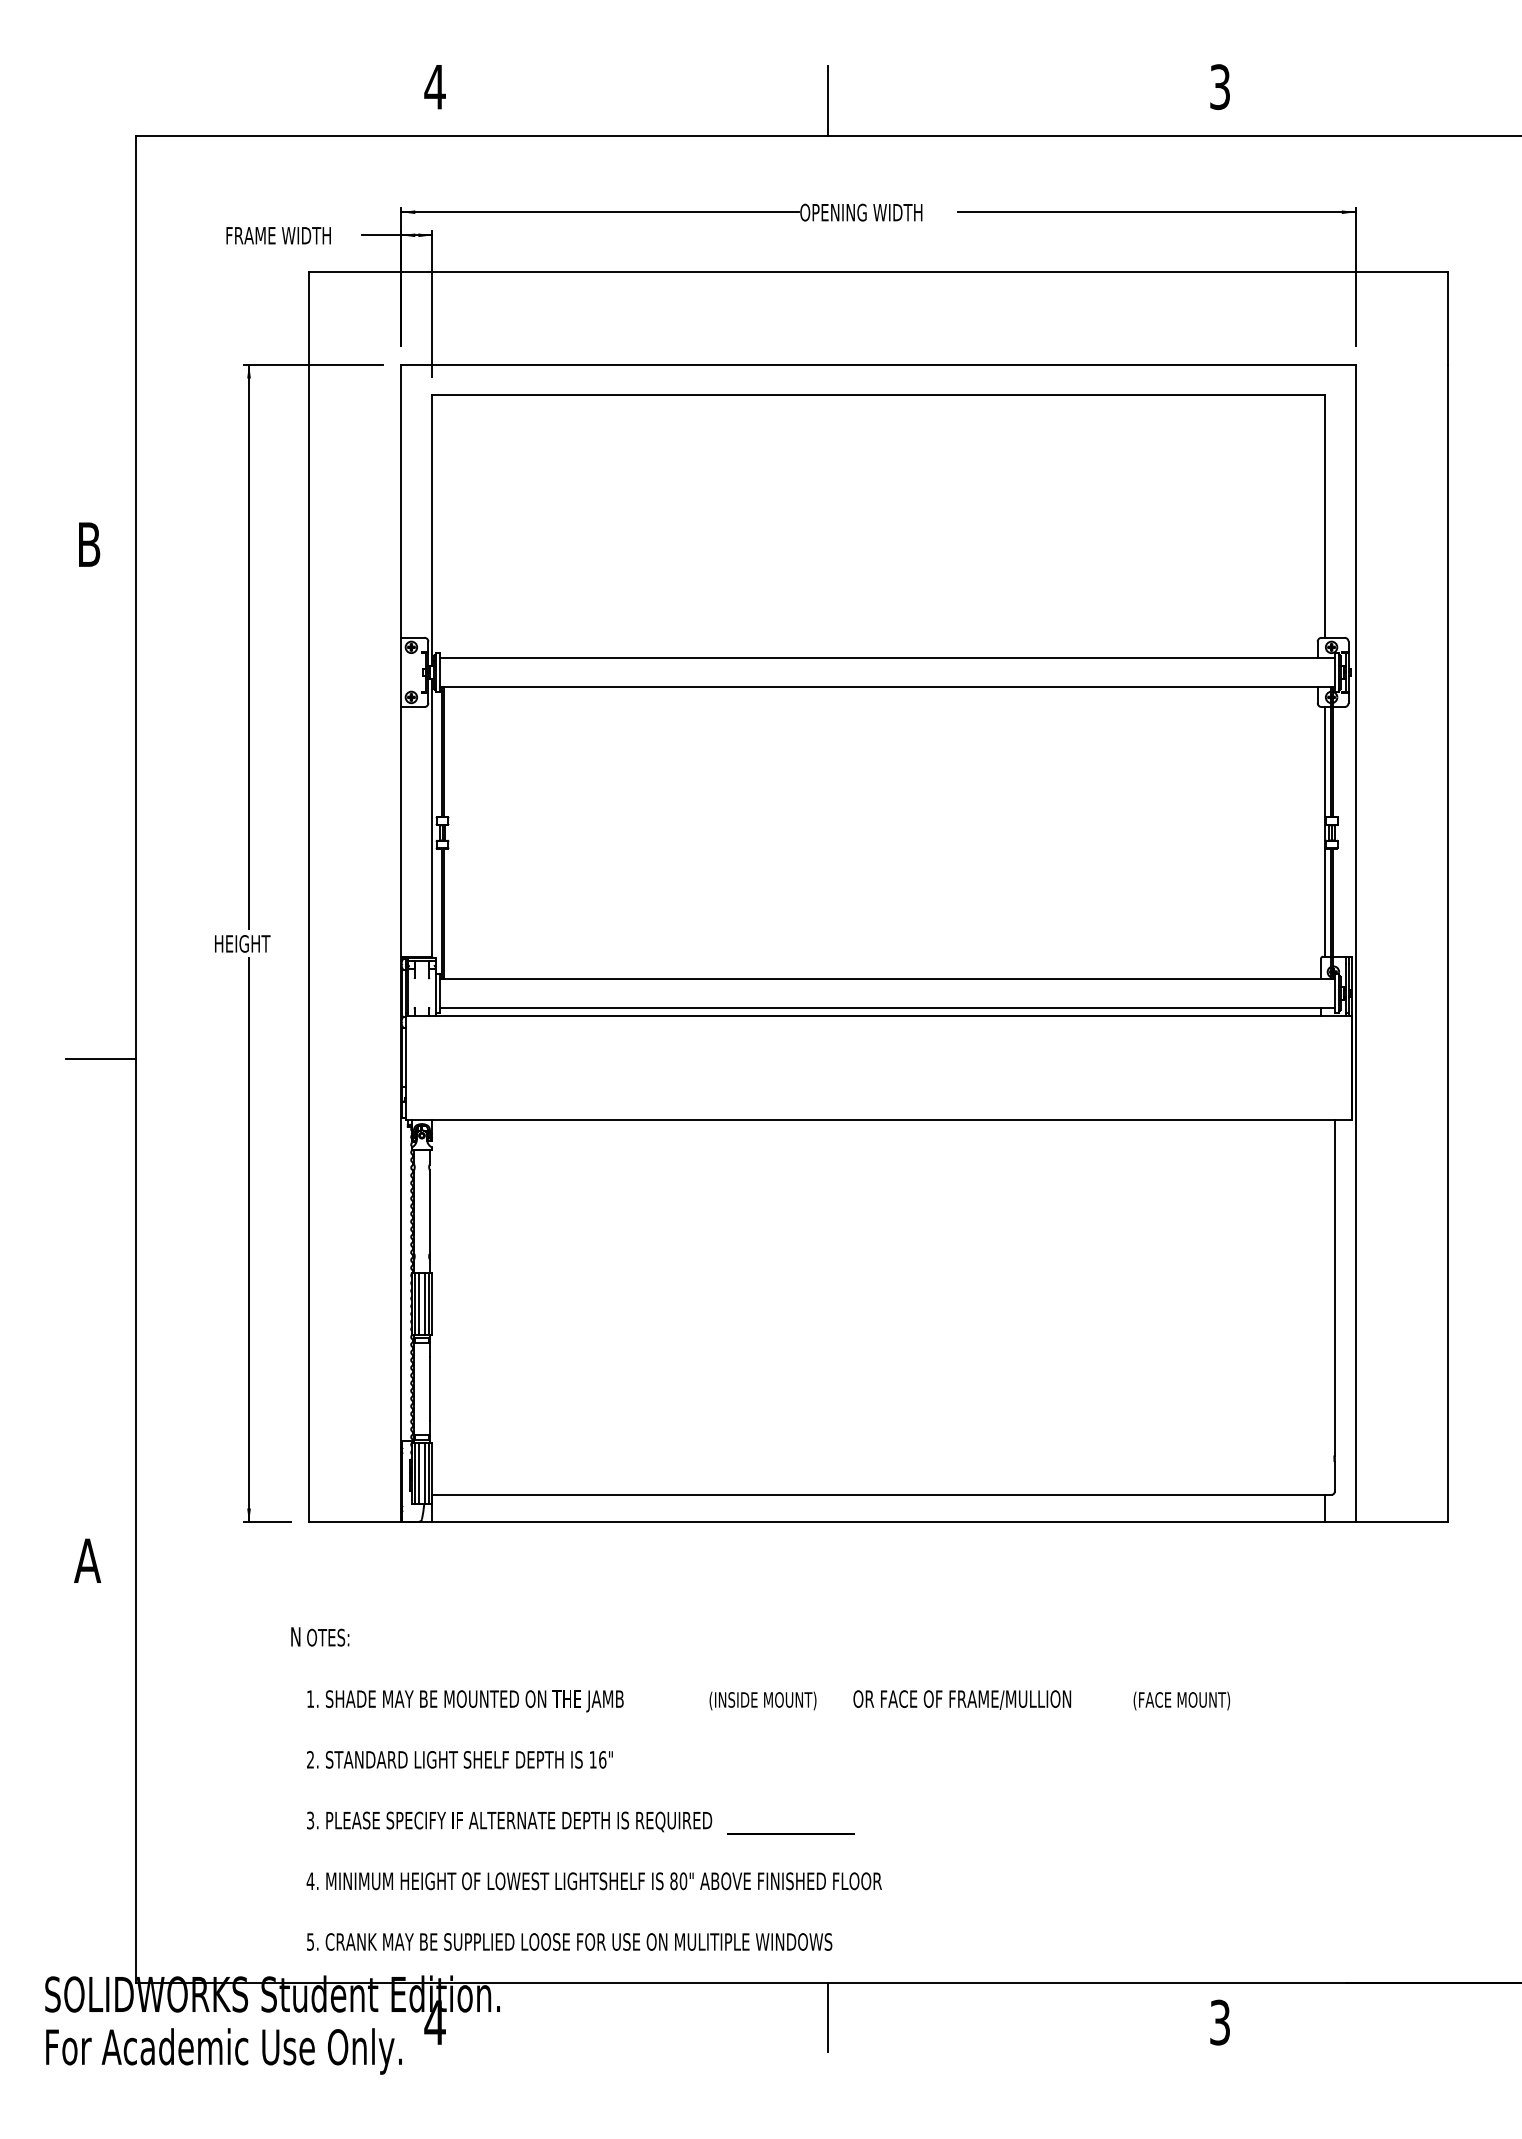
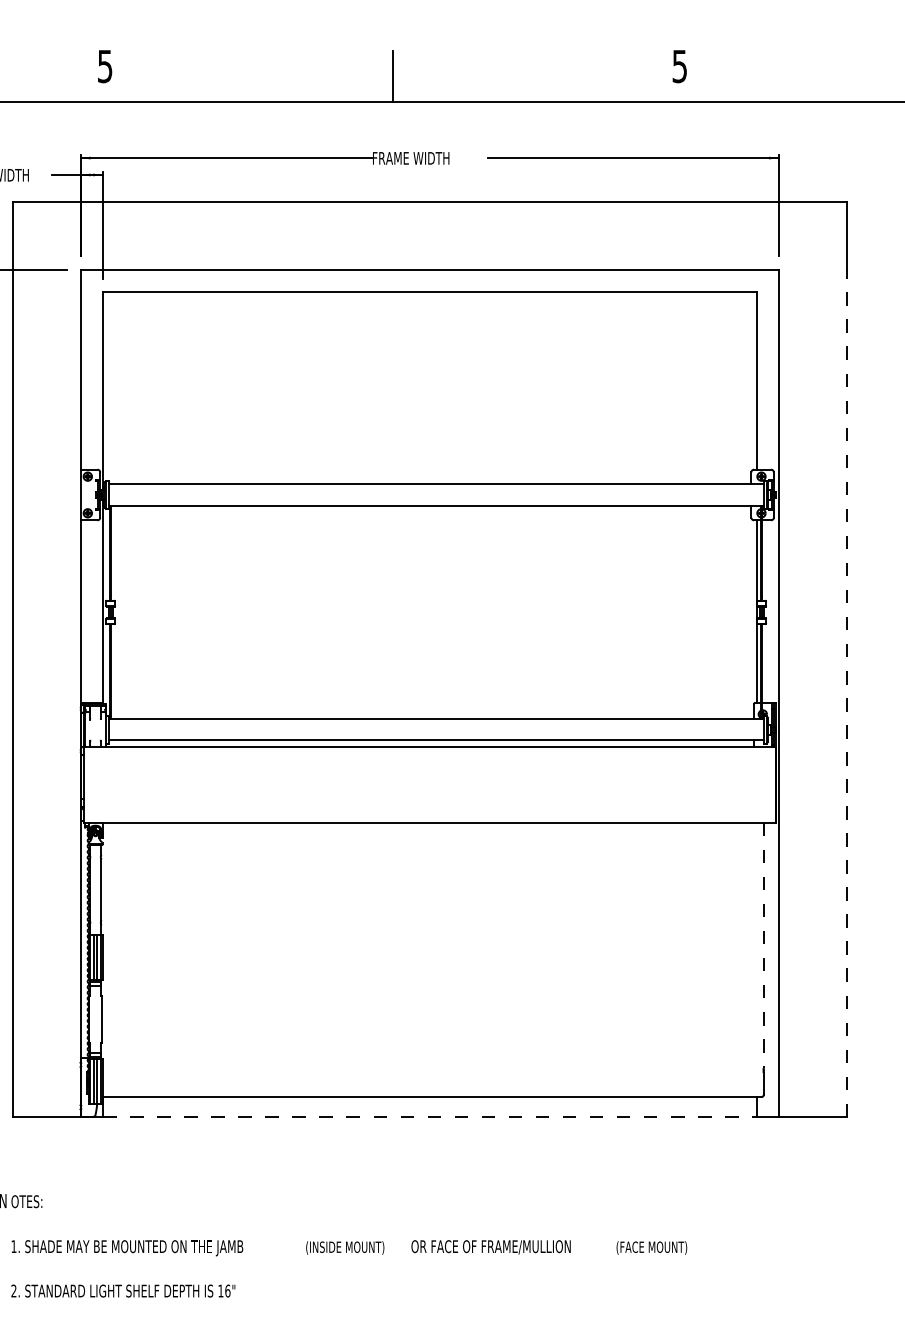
text: (1219, 86) -> (679, 66), 3 -> 5
text: (434, 87) -> (104, 66), 4 -> 5
text: (861, 212) -> (417, 158), OPENING WIDTH -> FRAME WIDTH
line: (1448, 943) -> (847, 693), solid -> dashed
line: (1334, 1287) -> (763, 945), solid -> dashed
line: (879, 1522) -> (430, 1117), solid -> dashed

